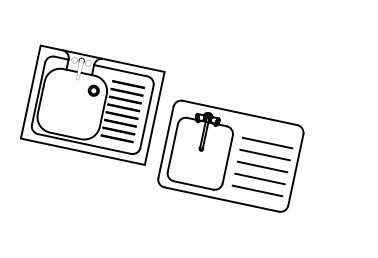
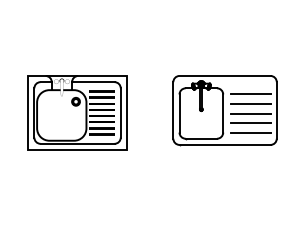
part: (230, 156) -> (224, 110), moved

